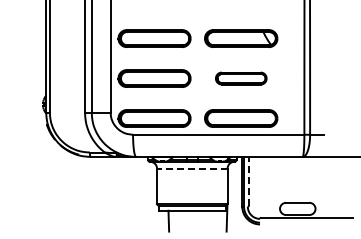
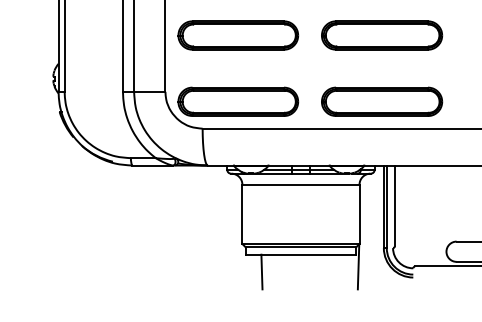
part: (241, 78) -> (382, 35), size x1.43
line: (191, 168) -> (299, 184), dashed -> solid
line: (248, 180) -> (394, 204), dashed -> solid

